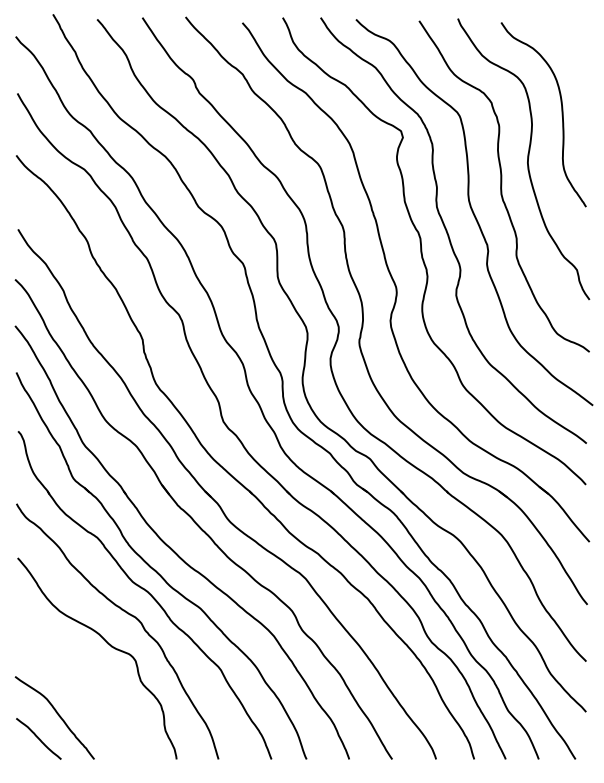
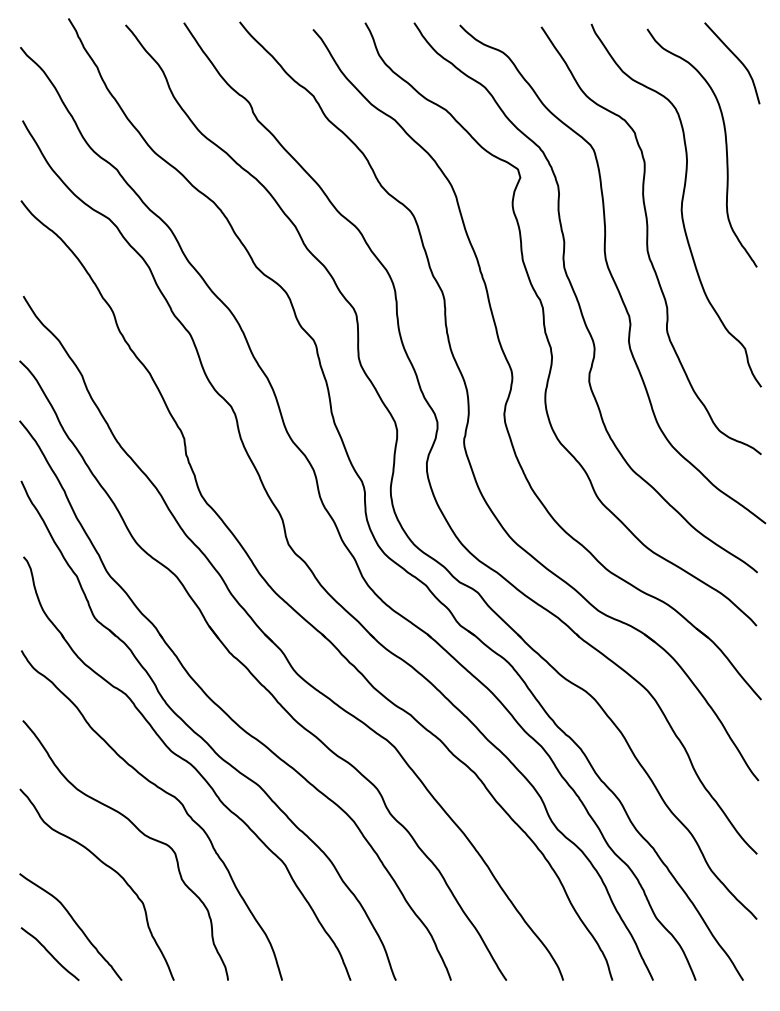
curve: (570, 45) -> (736, 58), added
curve: (82, 671) -> (106, 866), added

